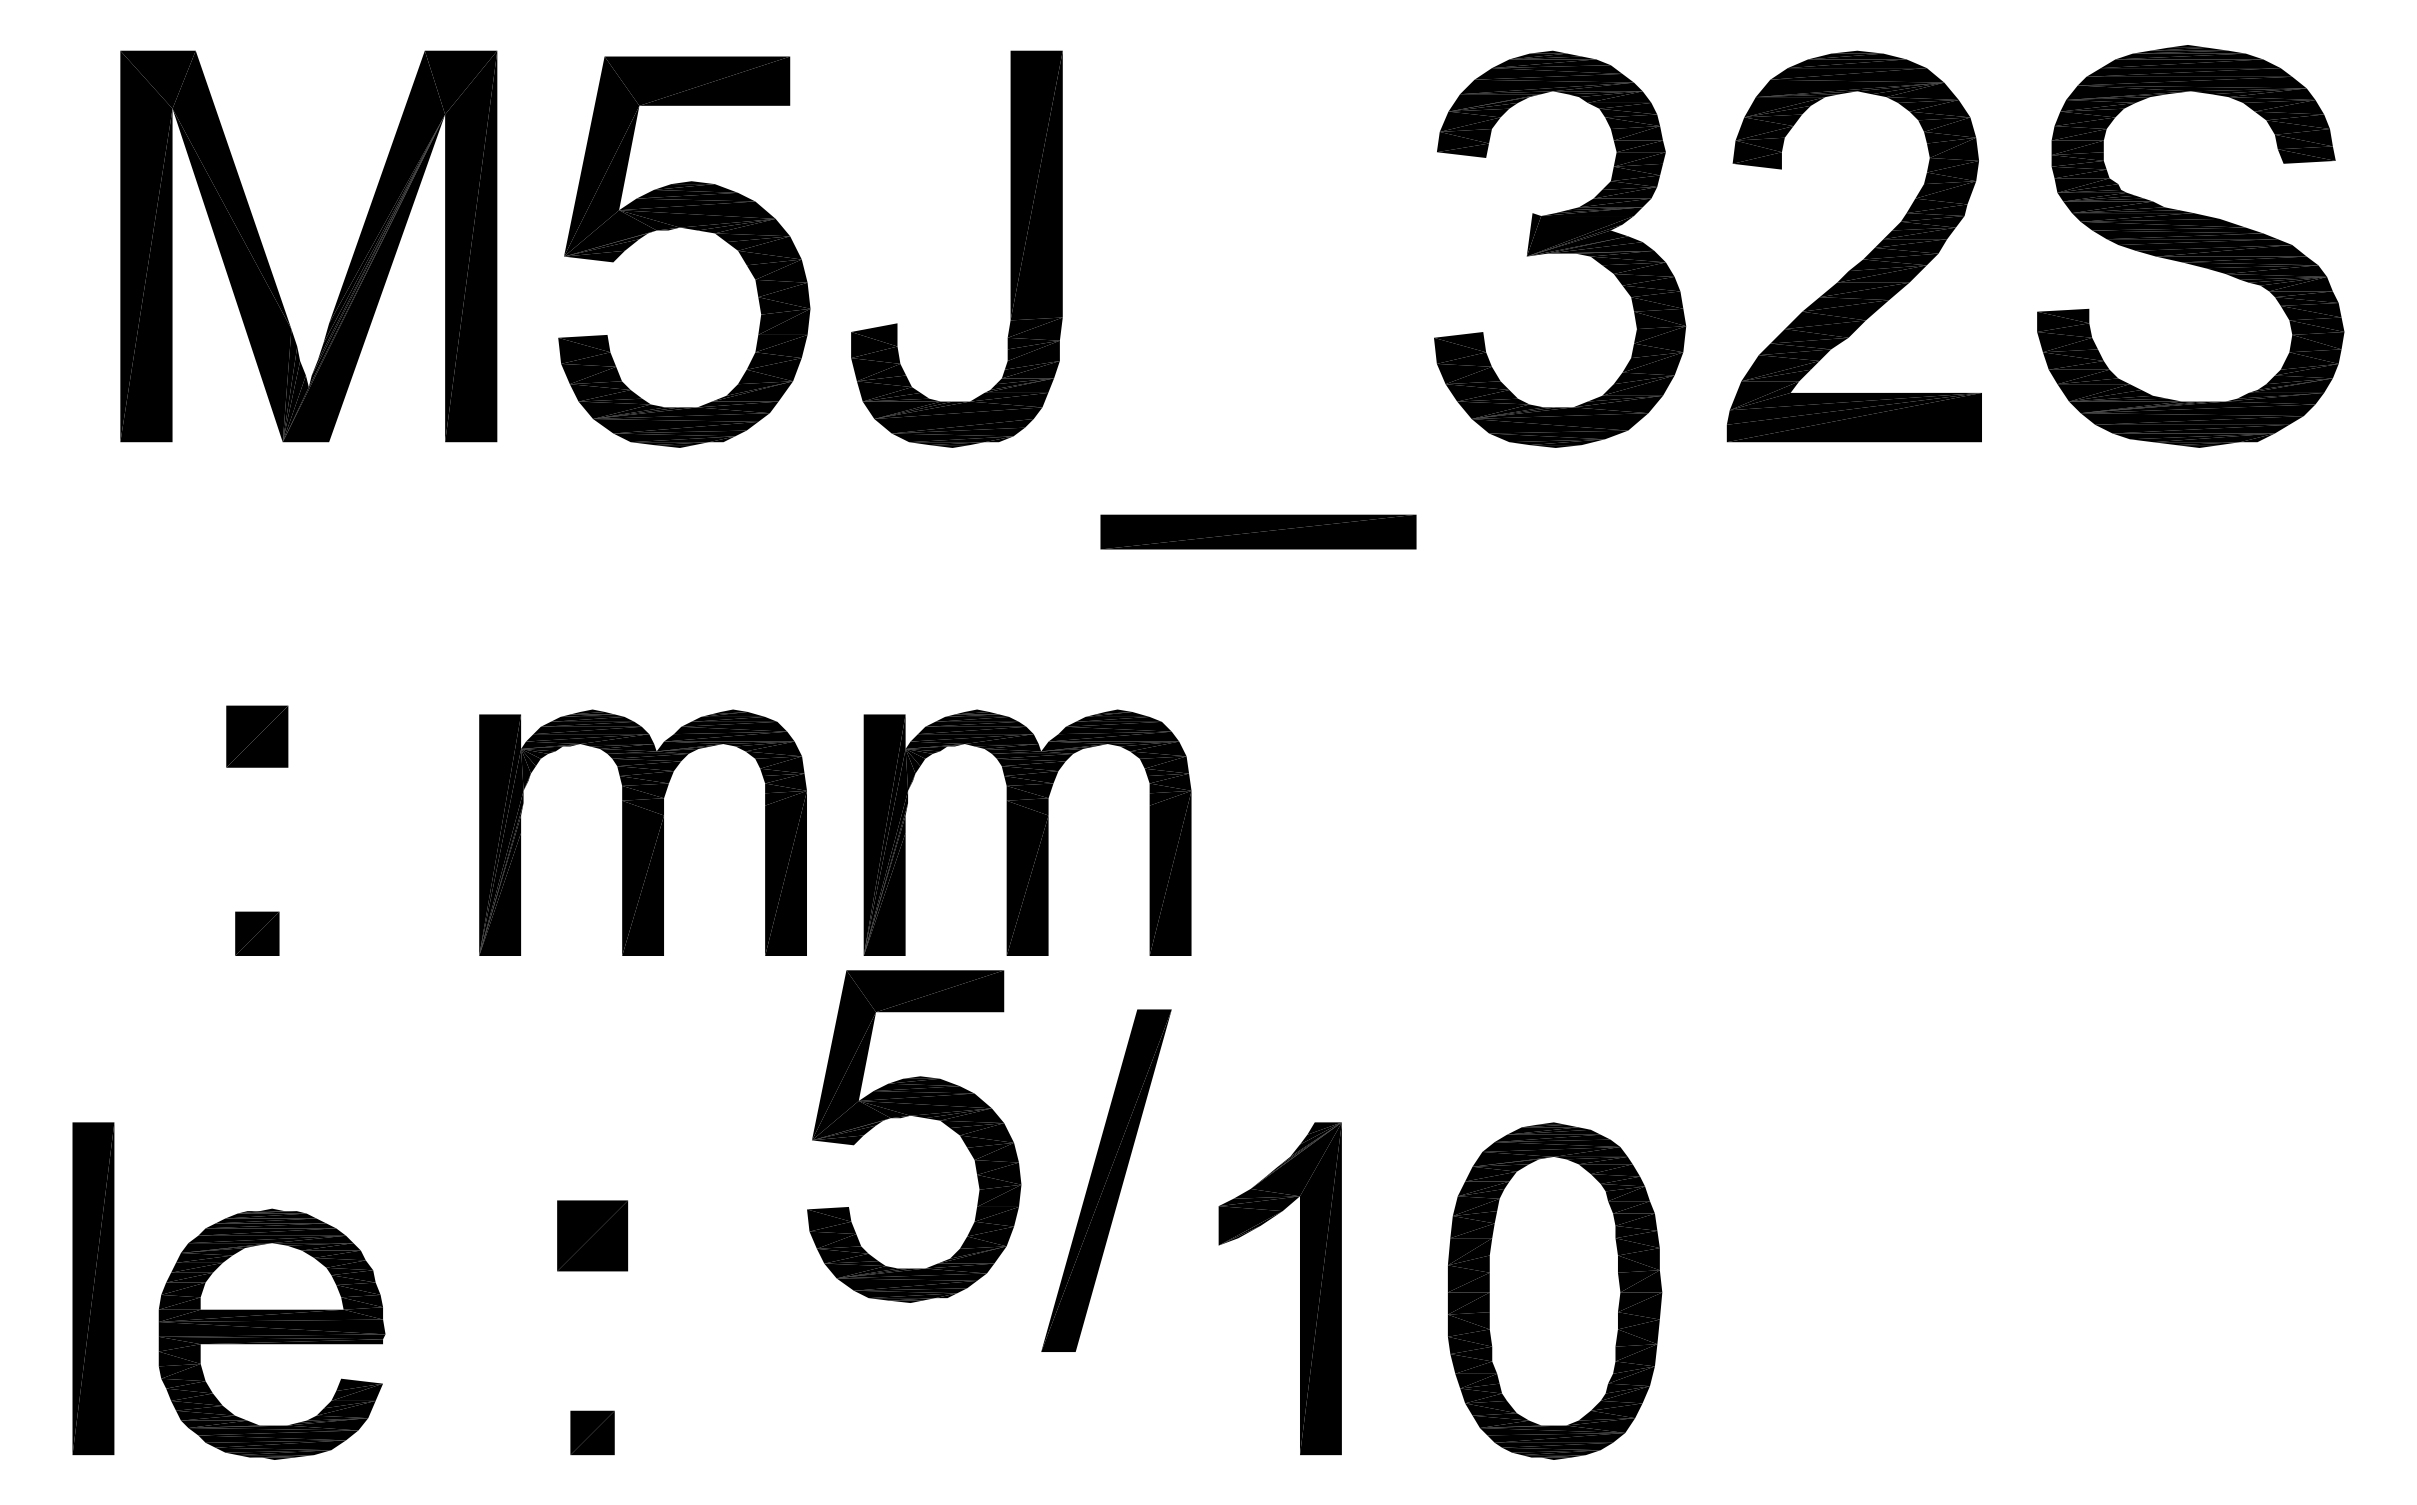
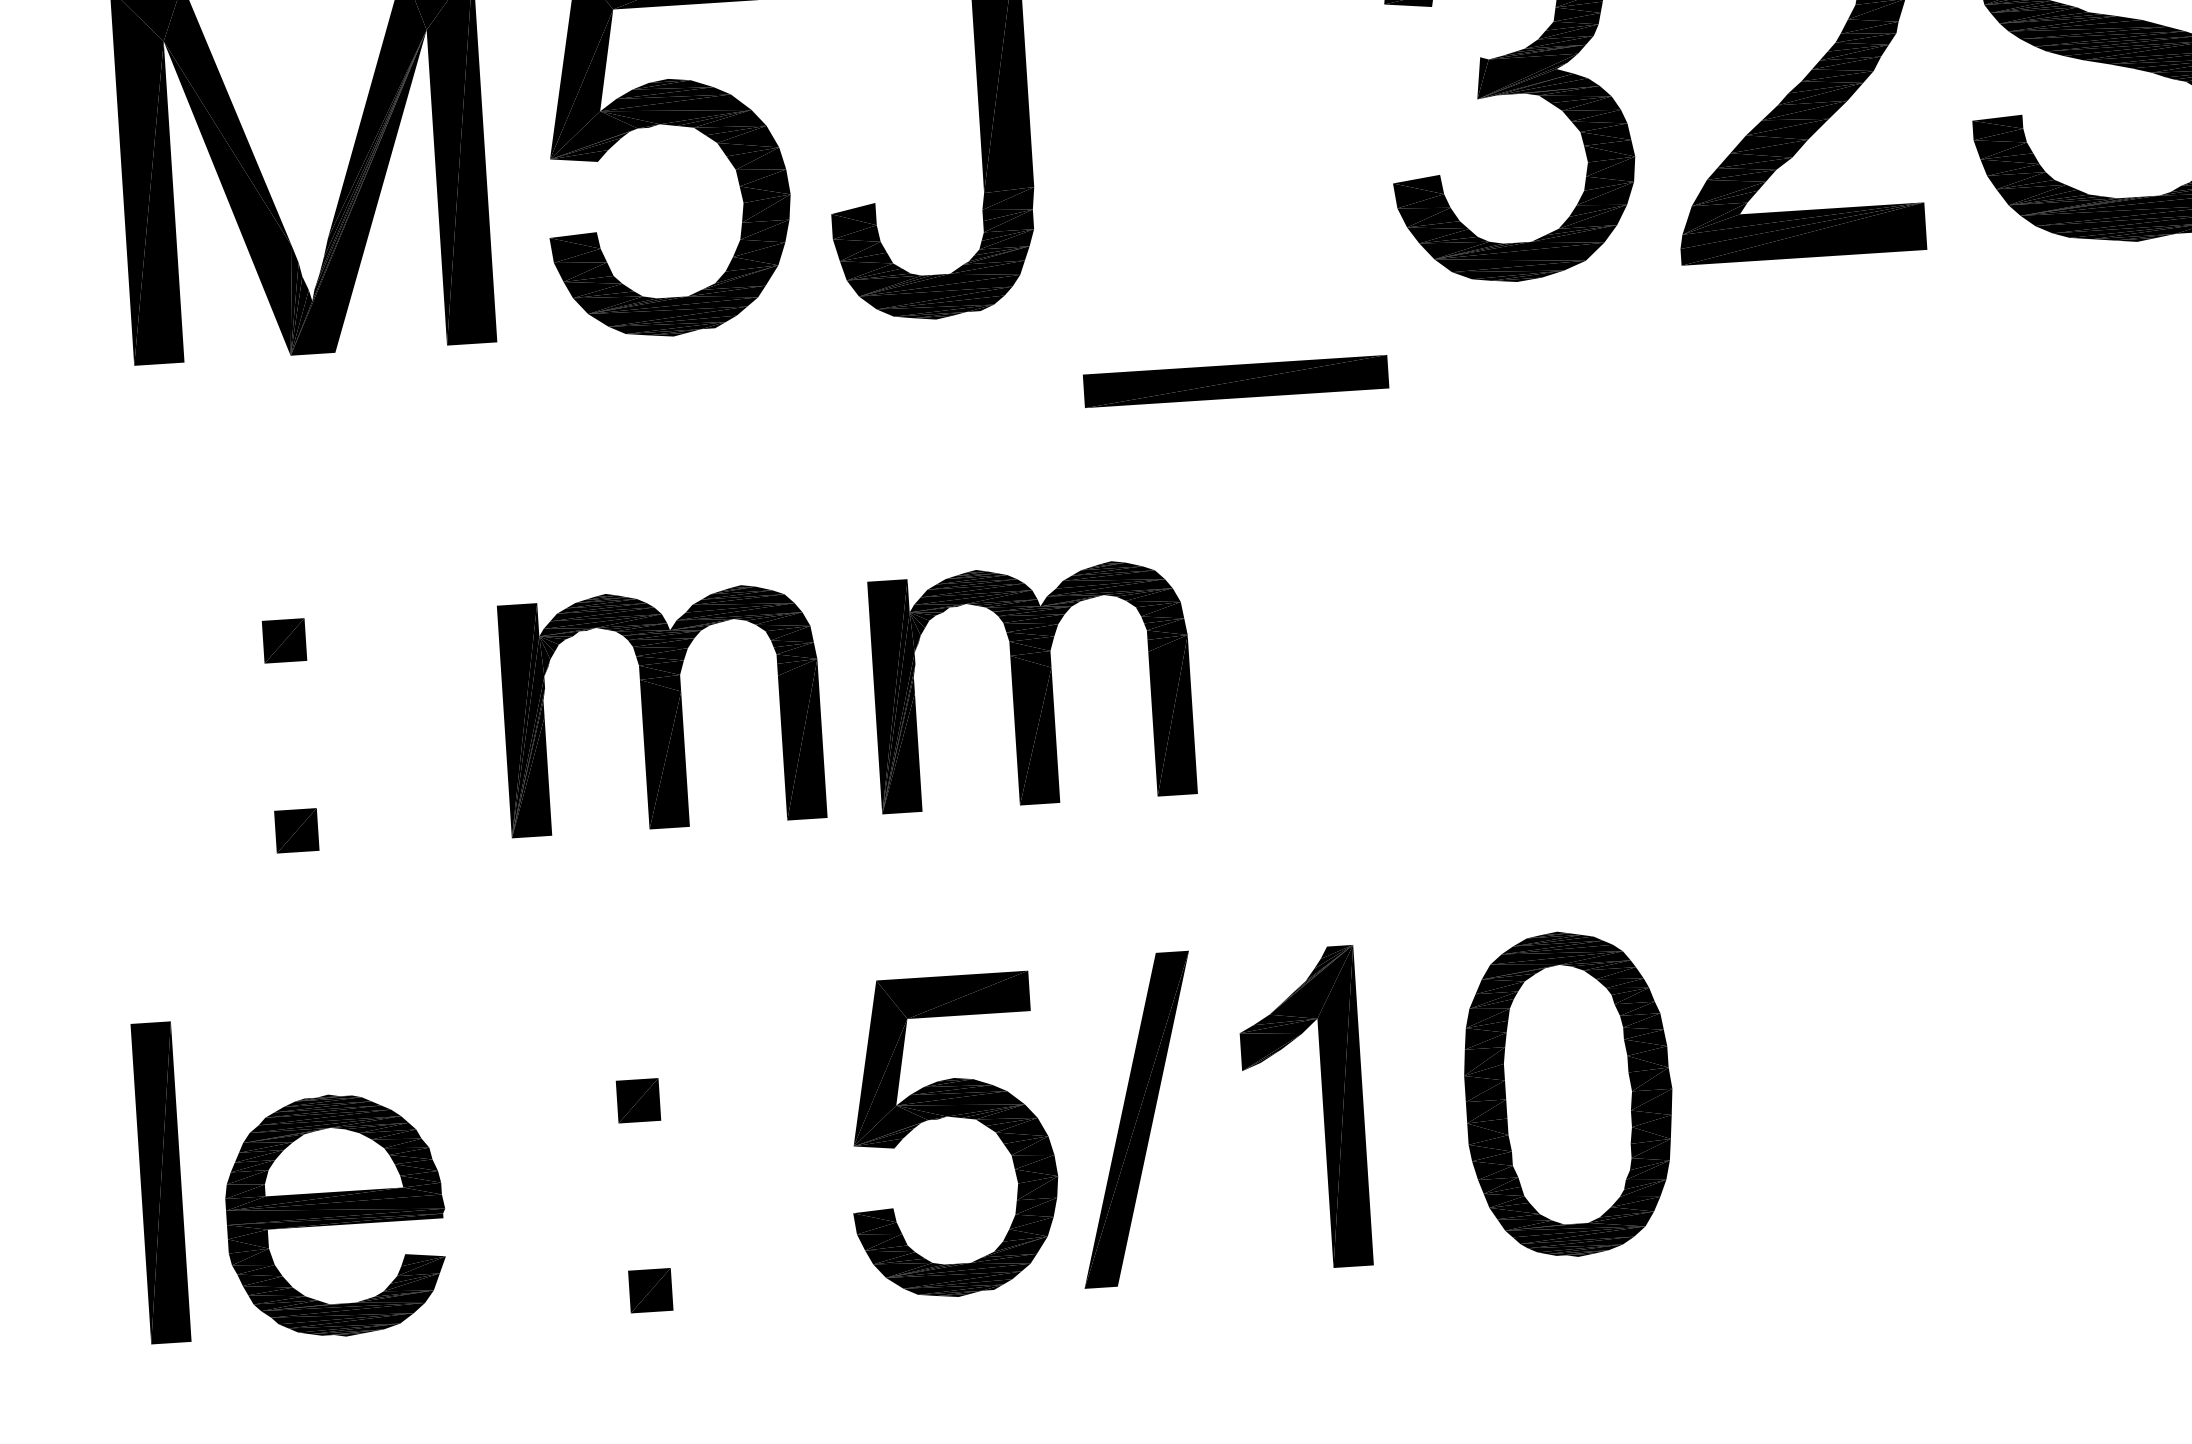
part: (257, 736) -> (284, 640), size x0.71
part: (919, 1117) -> (955, 1117), moved
part: (1106, 1180) -> (1136, 1119), moved
part: (592, 1235) -> (638, 1100), size x0.62

